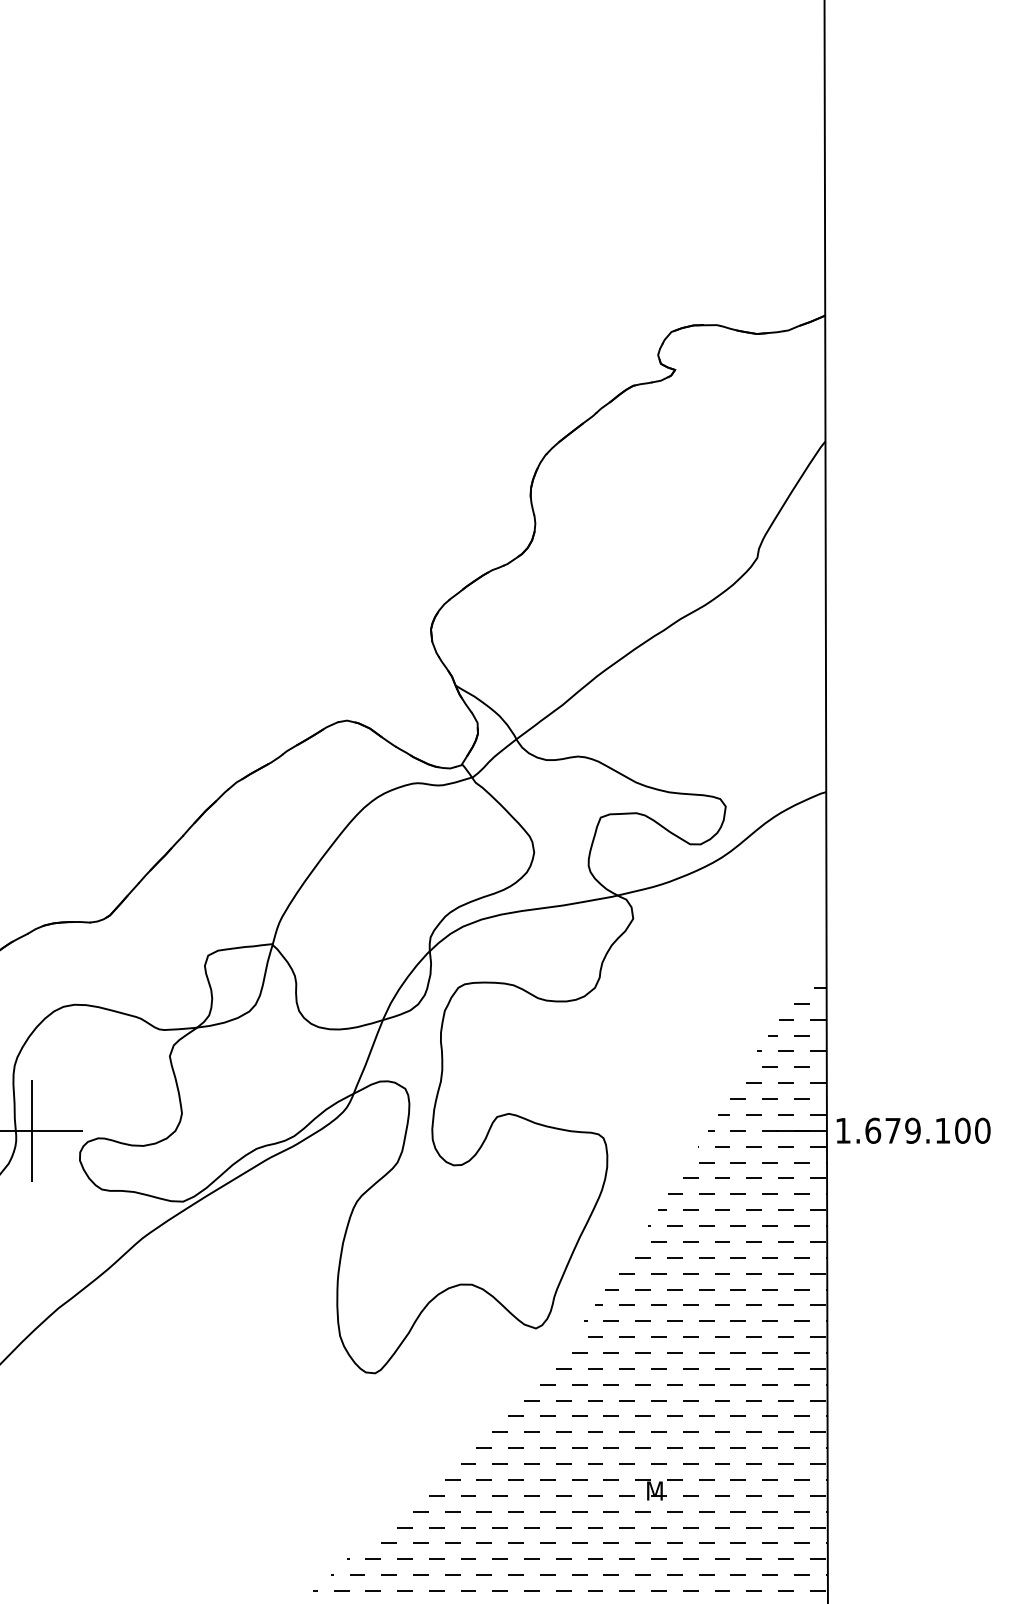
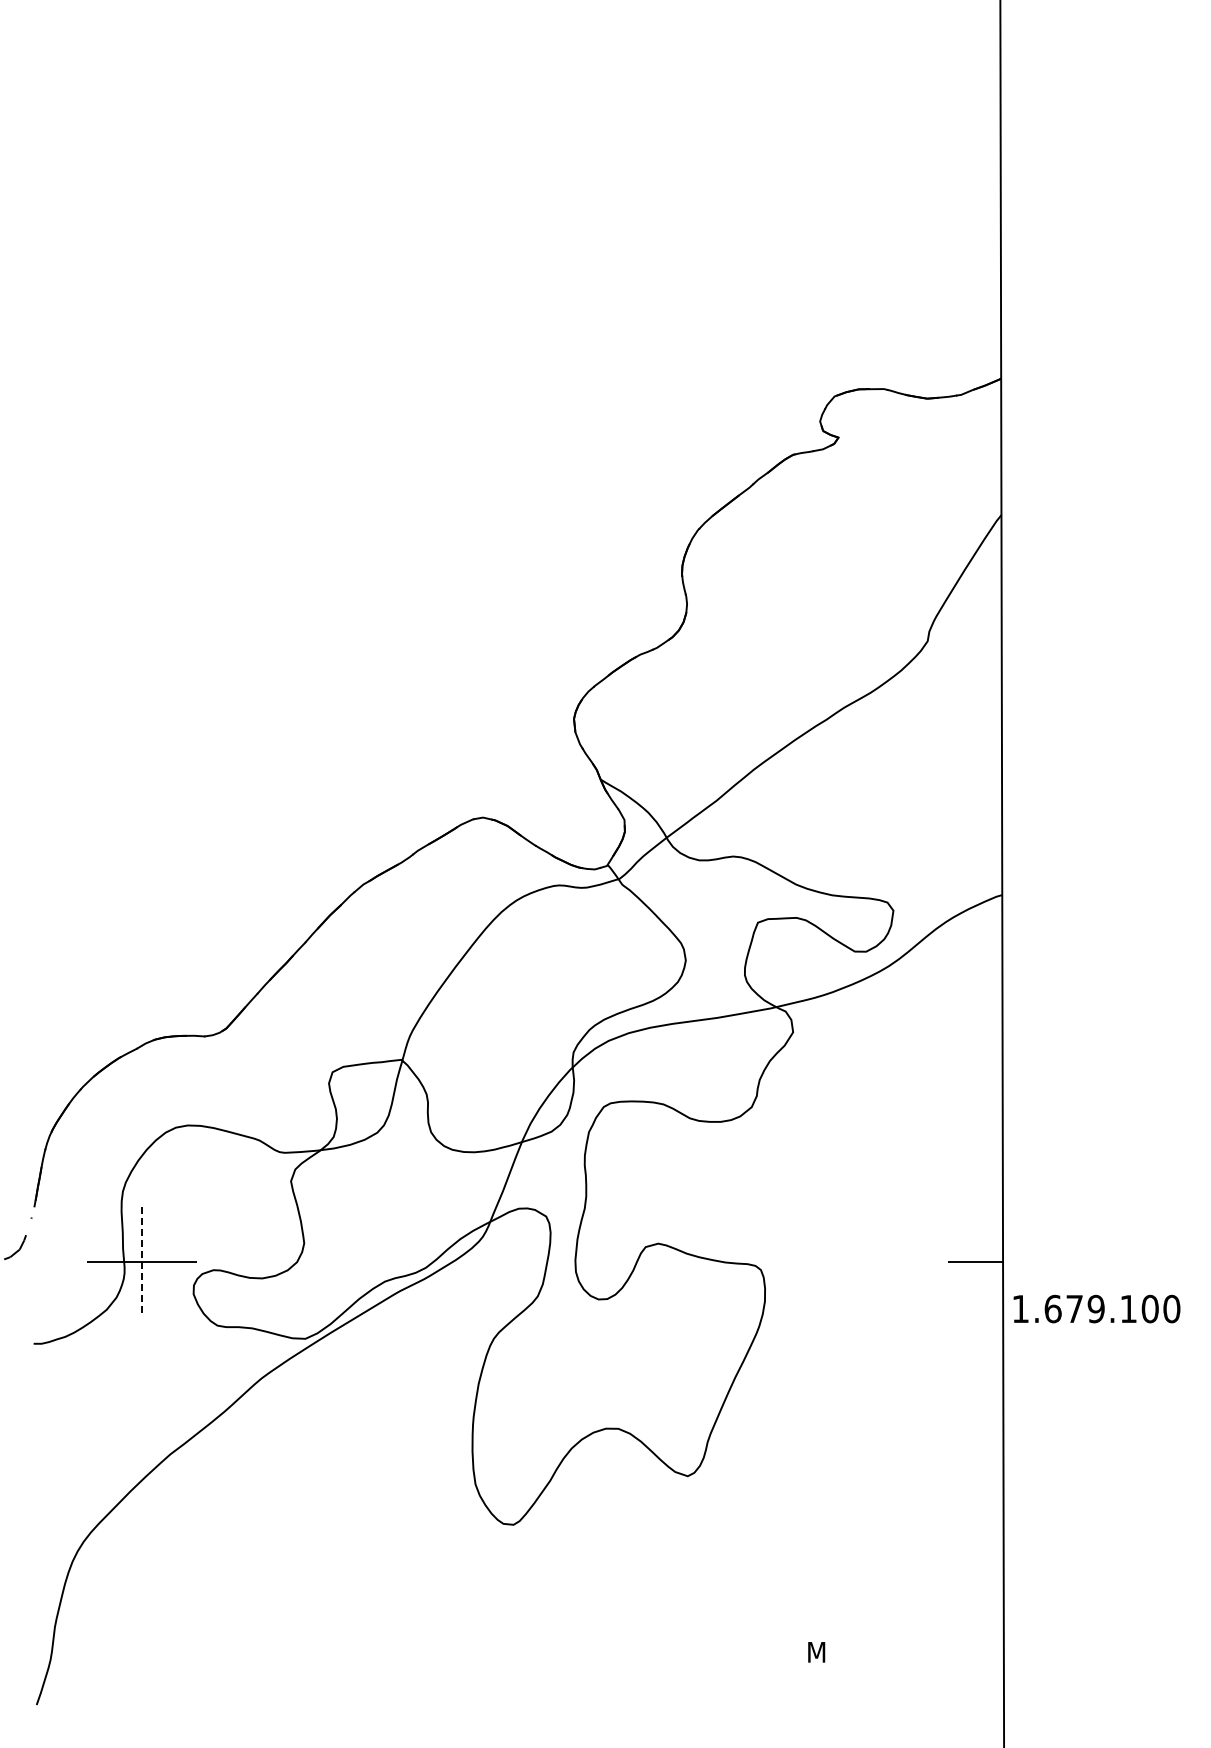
text: (913, 1130) -> (1096, 1308), moved
line: (31, 1131) -> (141, 1262), solid -> dashed
hatch: (579, 1281) -> (734, 1425), removed

